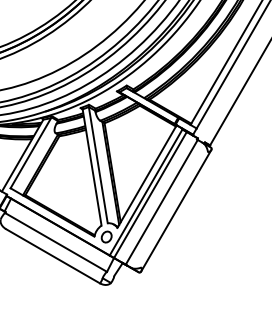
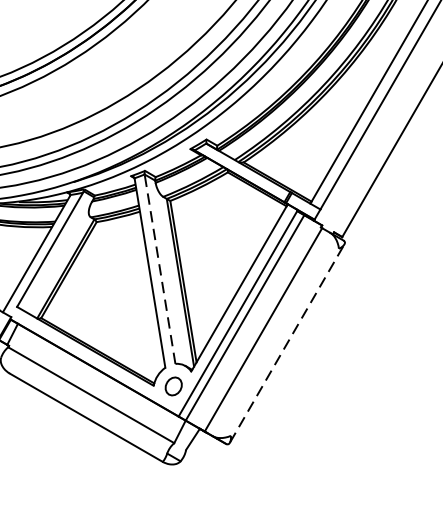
line: (98, 165) -> (160, 269), solid -> dashed
line: (176, 210) -> (287, 343), solid -> dashed

